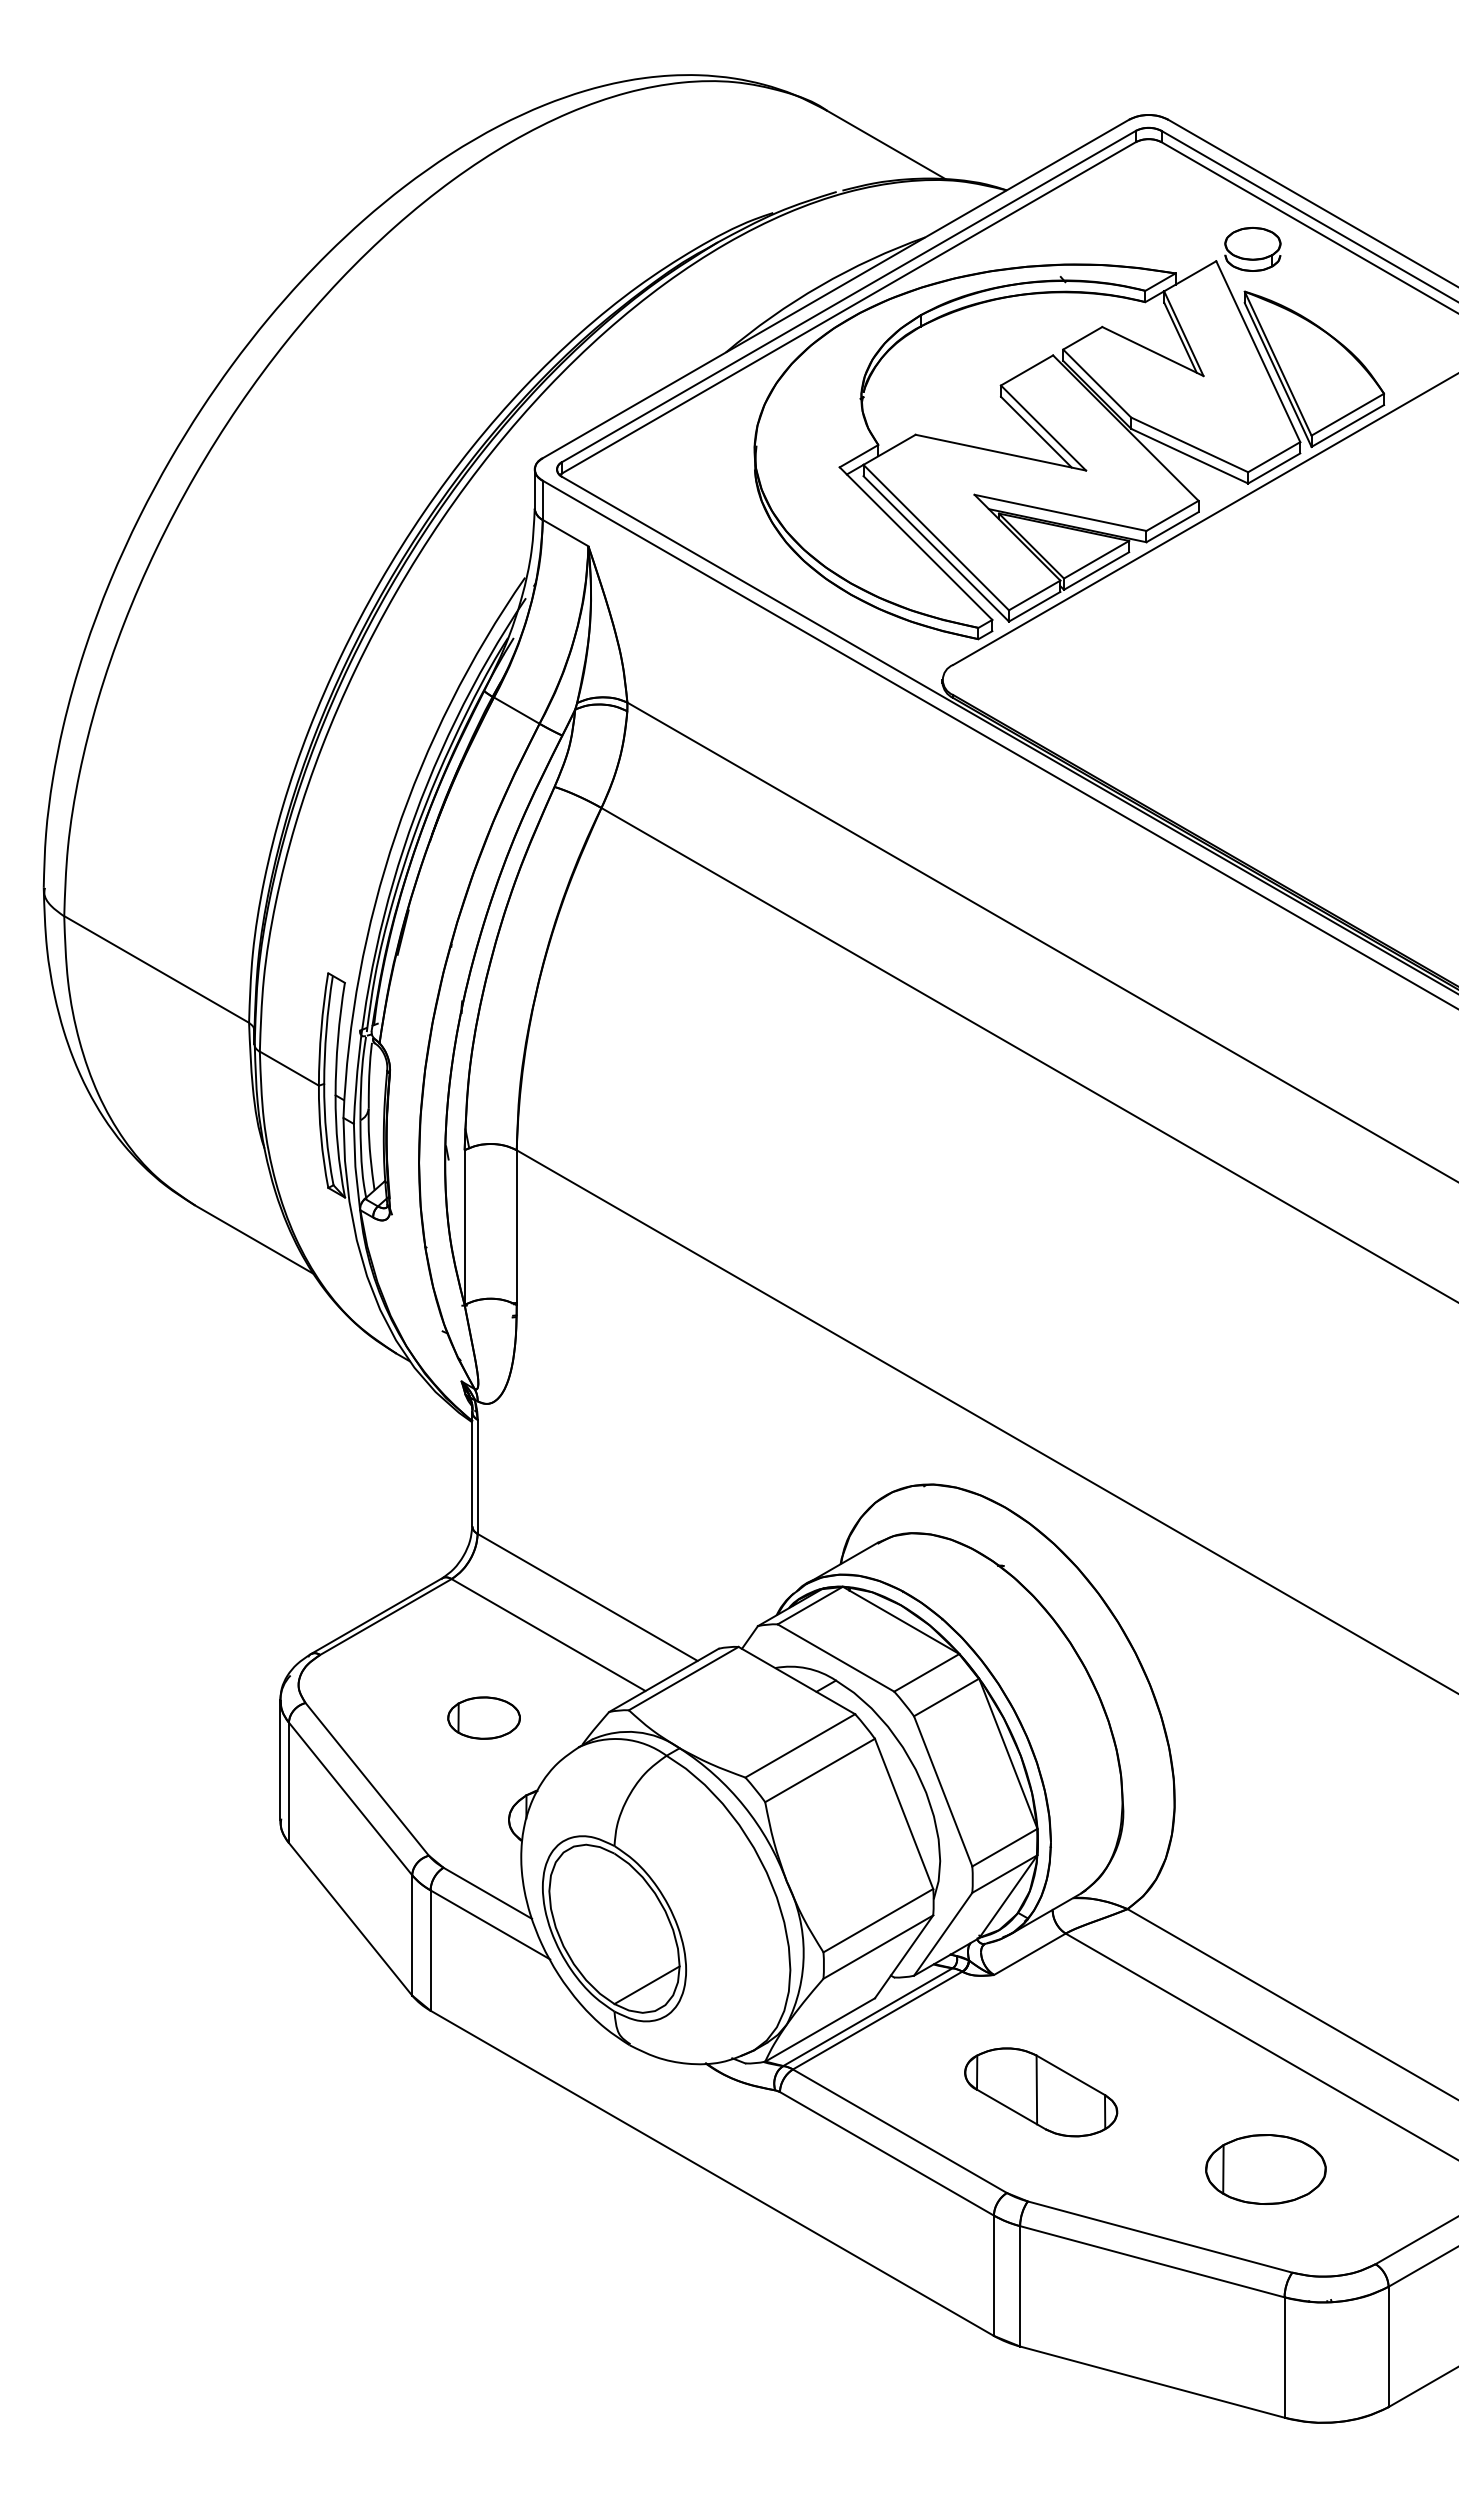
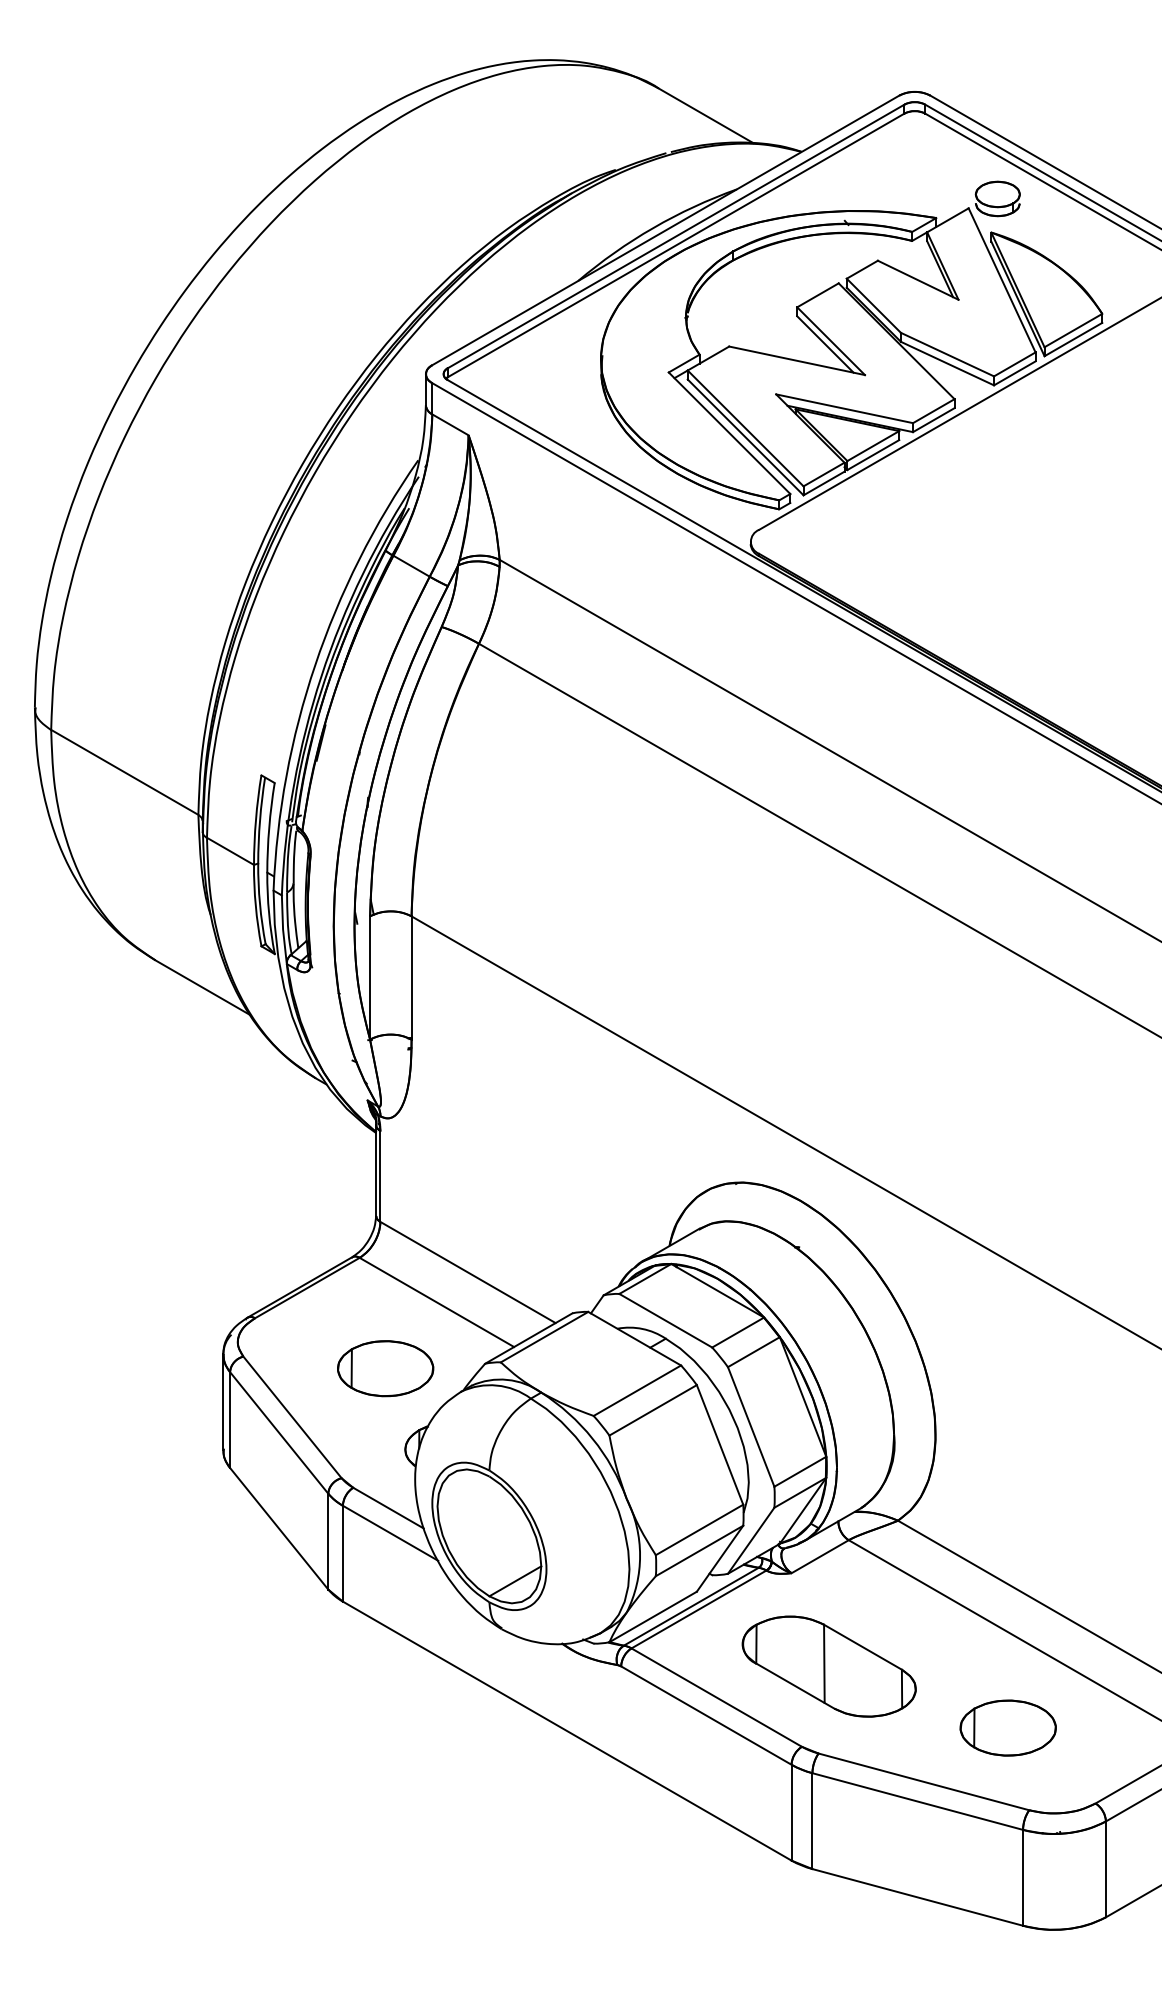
part: (483, 1717) -> (385, 1368), size x1.67
part: (1040, 2092) -> (828, 1666), size x1.43

